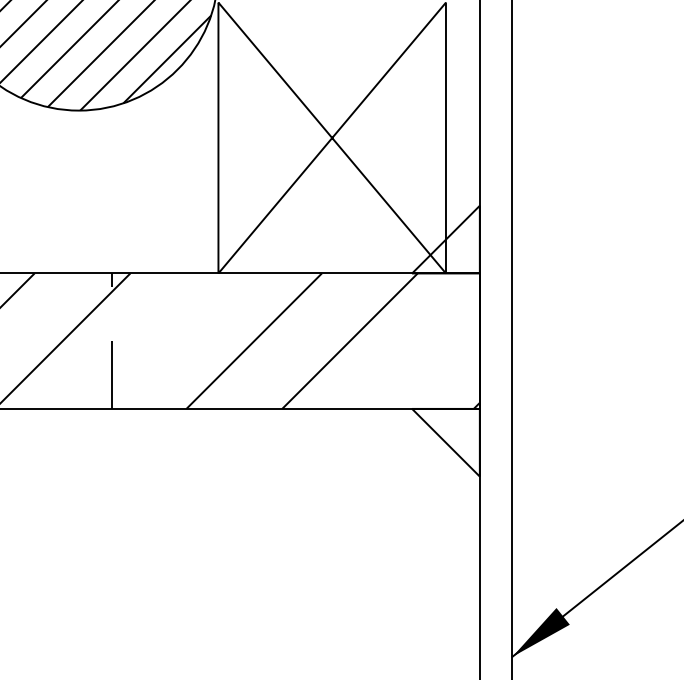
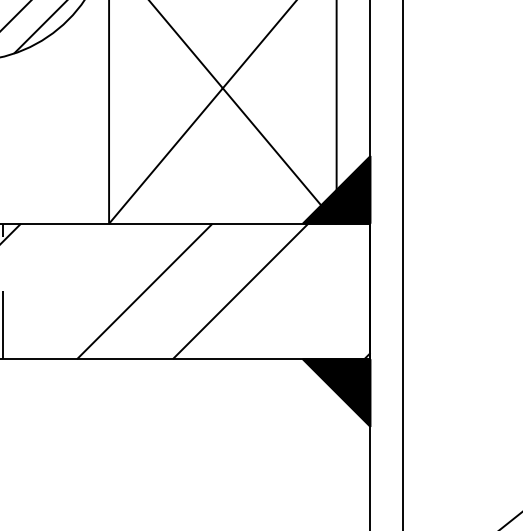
fill: (445, 239) -> (336, 189), added
fill: (445, 442) -> (336, 392), added

